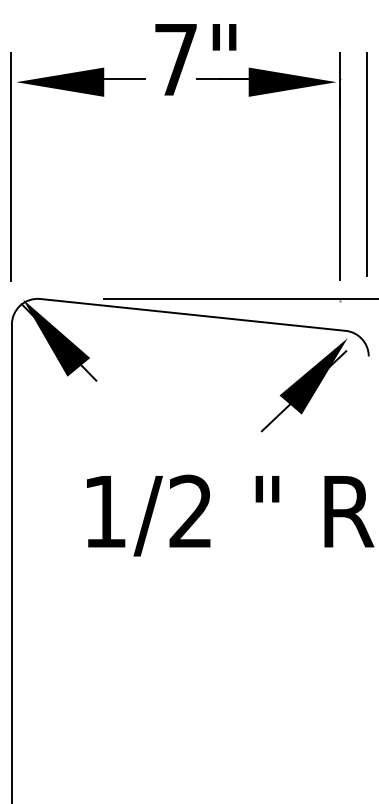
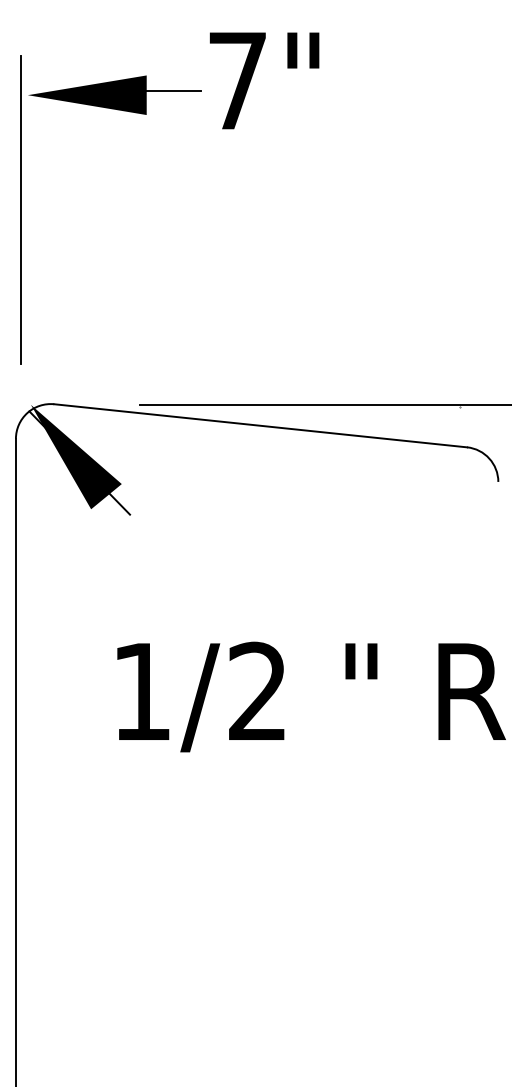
line: (367, 164) -> (496, 222), removed
part: (11, 166) -> (21, 209), moved
part: (340, 166) -> (459, 224), removed
part: (303, 384) -> (410, 520), removed

